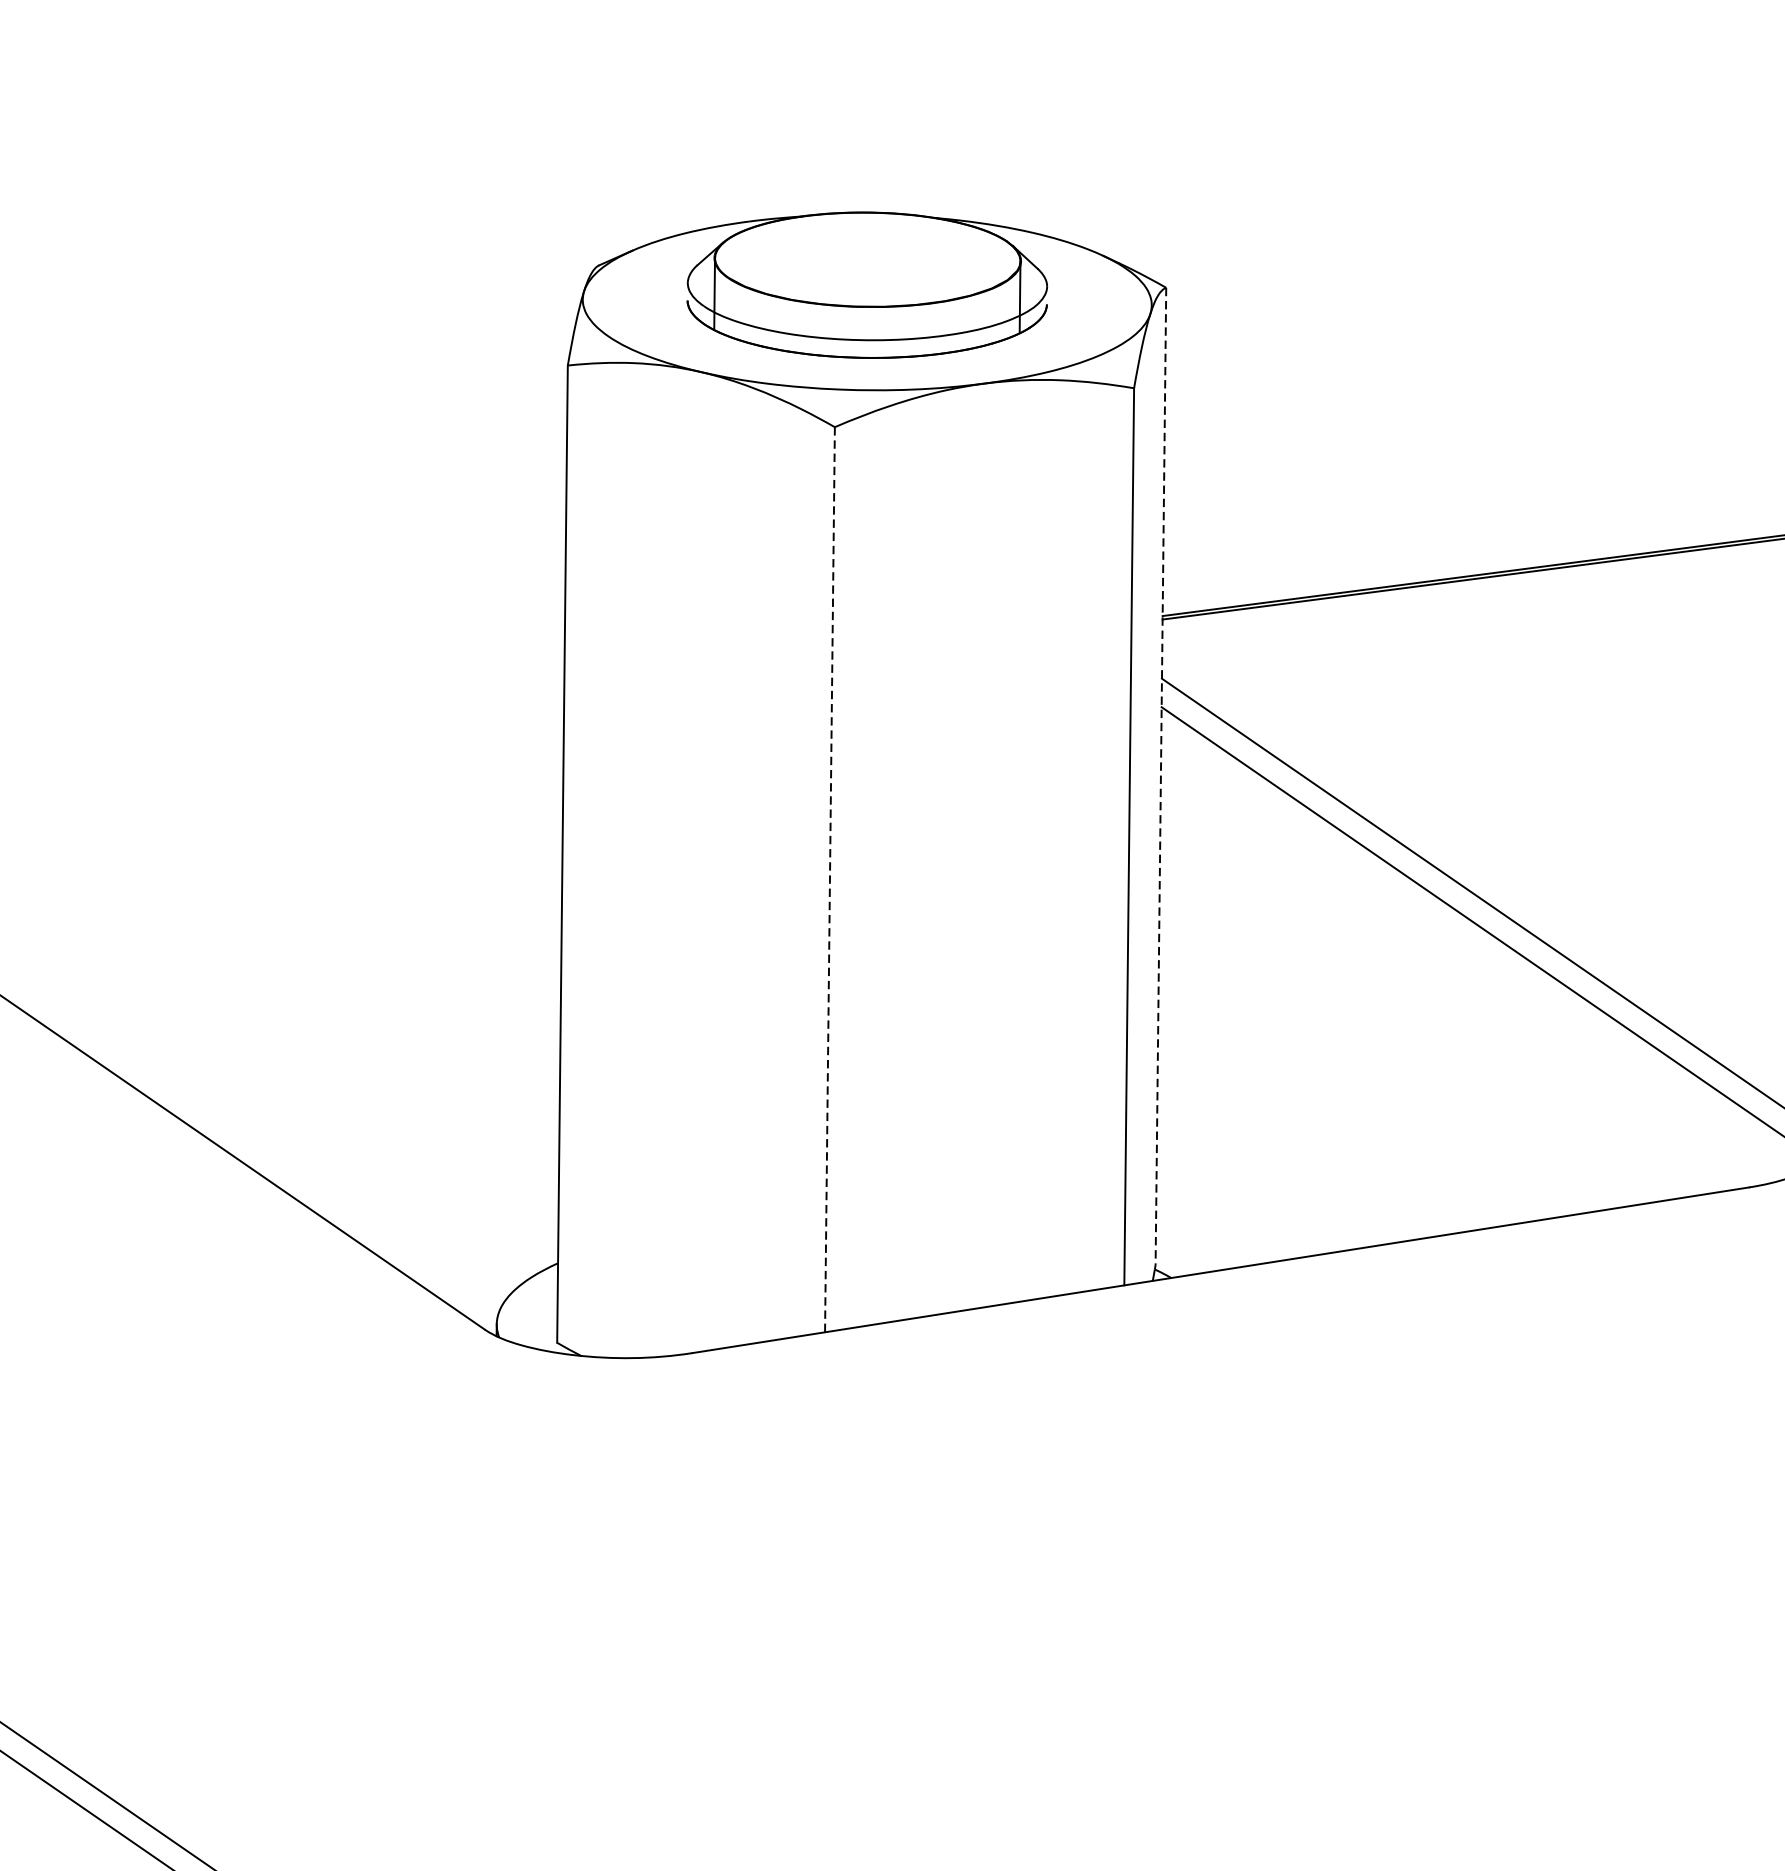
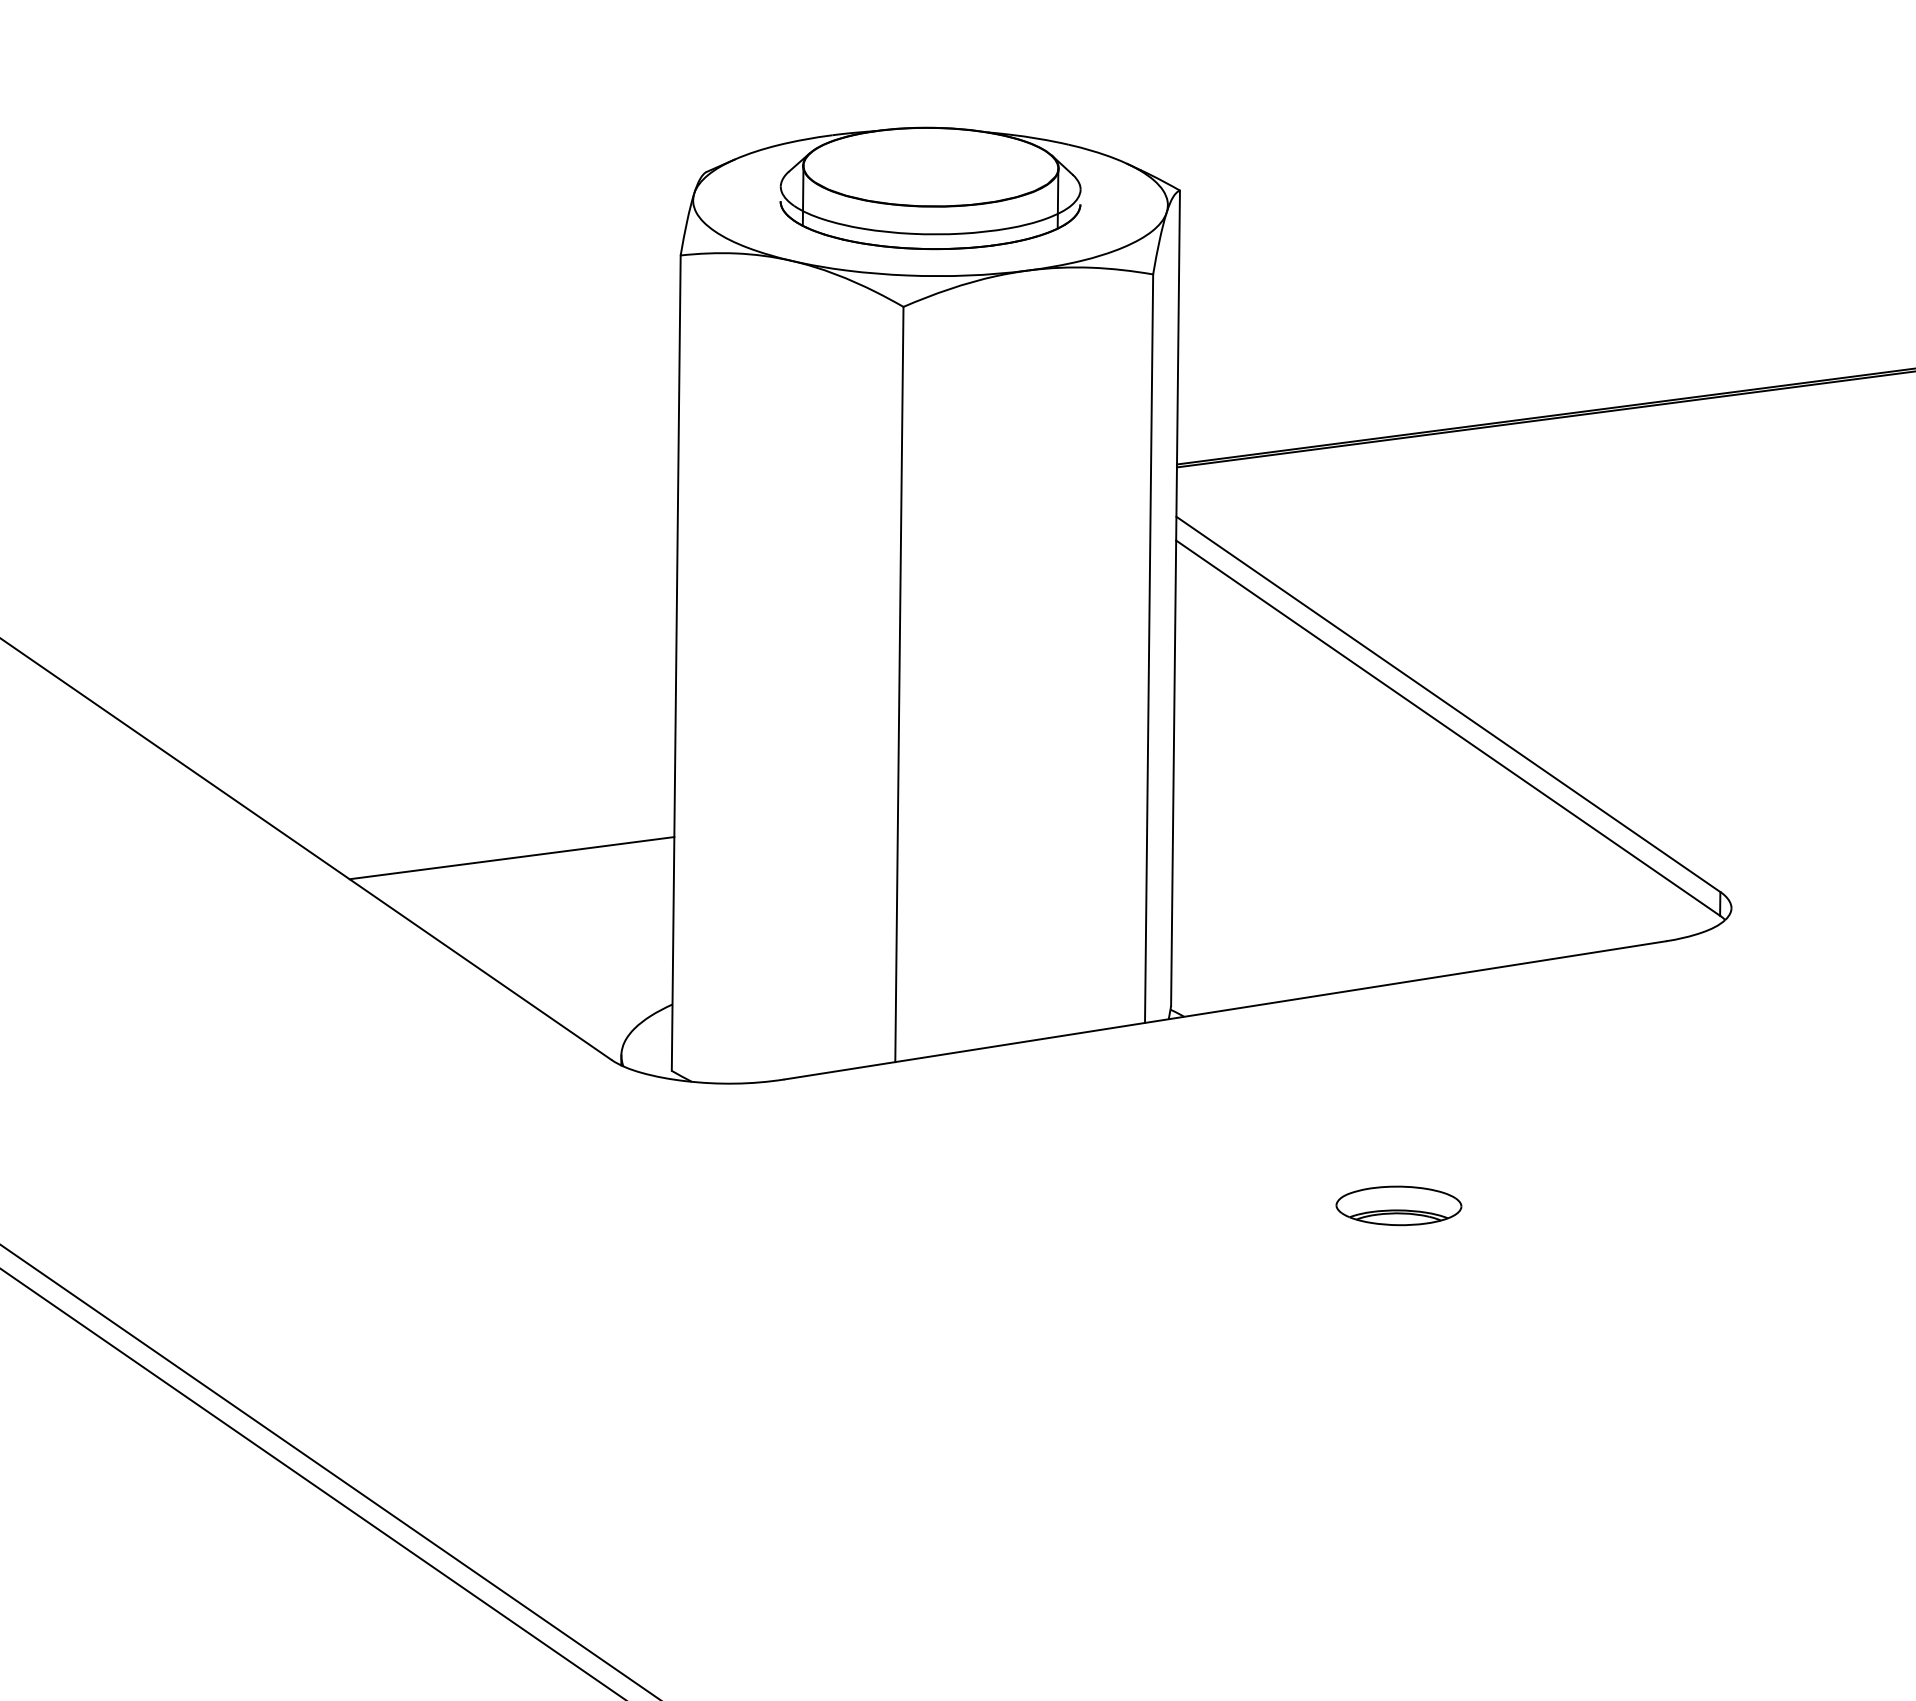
line: (1160, 776) -> (1175, 598), dashed -> solid
line: (830, 879) -> (899, 684), dashed -> solid
line: (365, 1088) -> (511, 858), added
part: (1428, 1504) -> (1398, 1205), added

